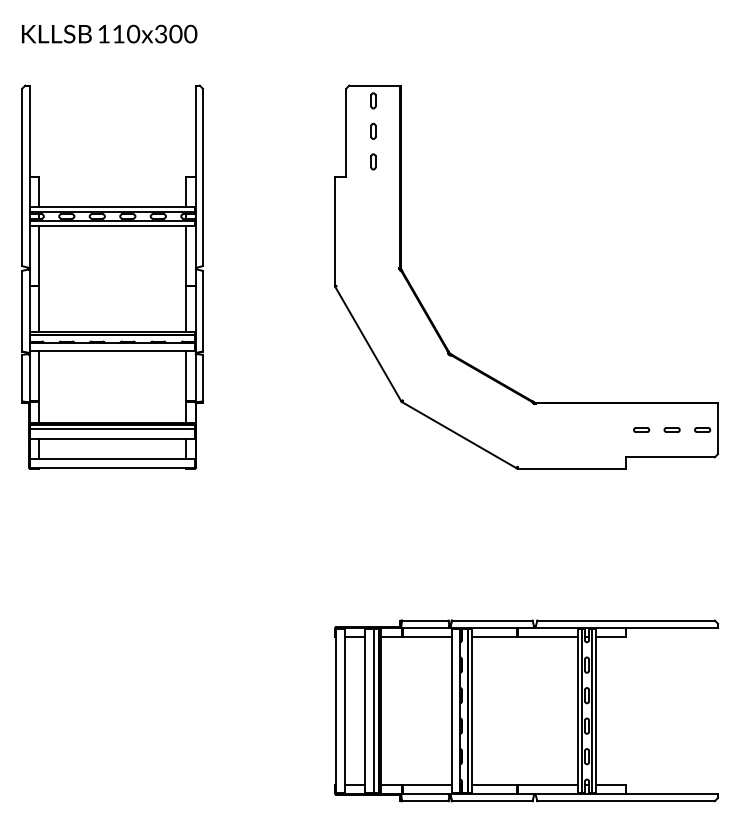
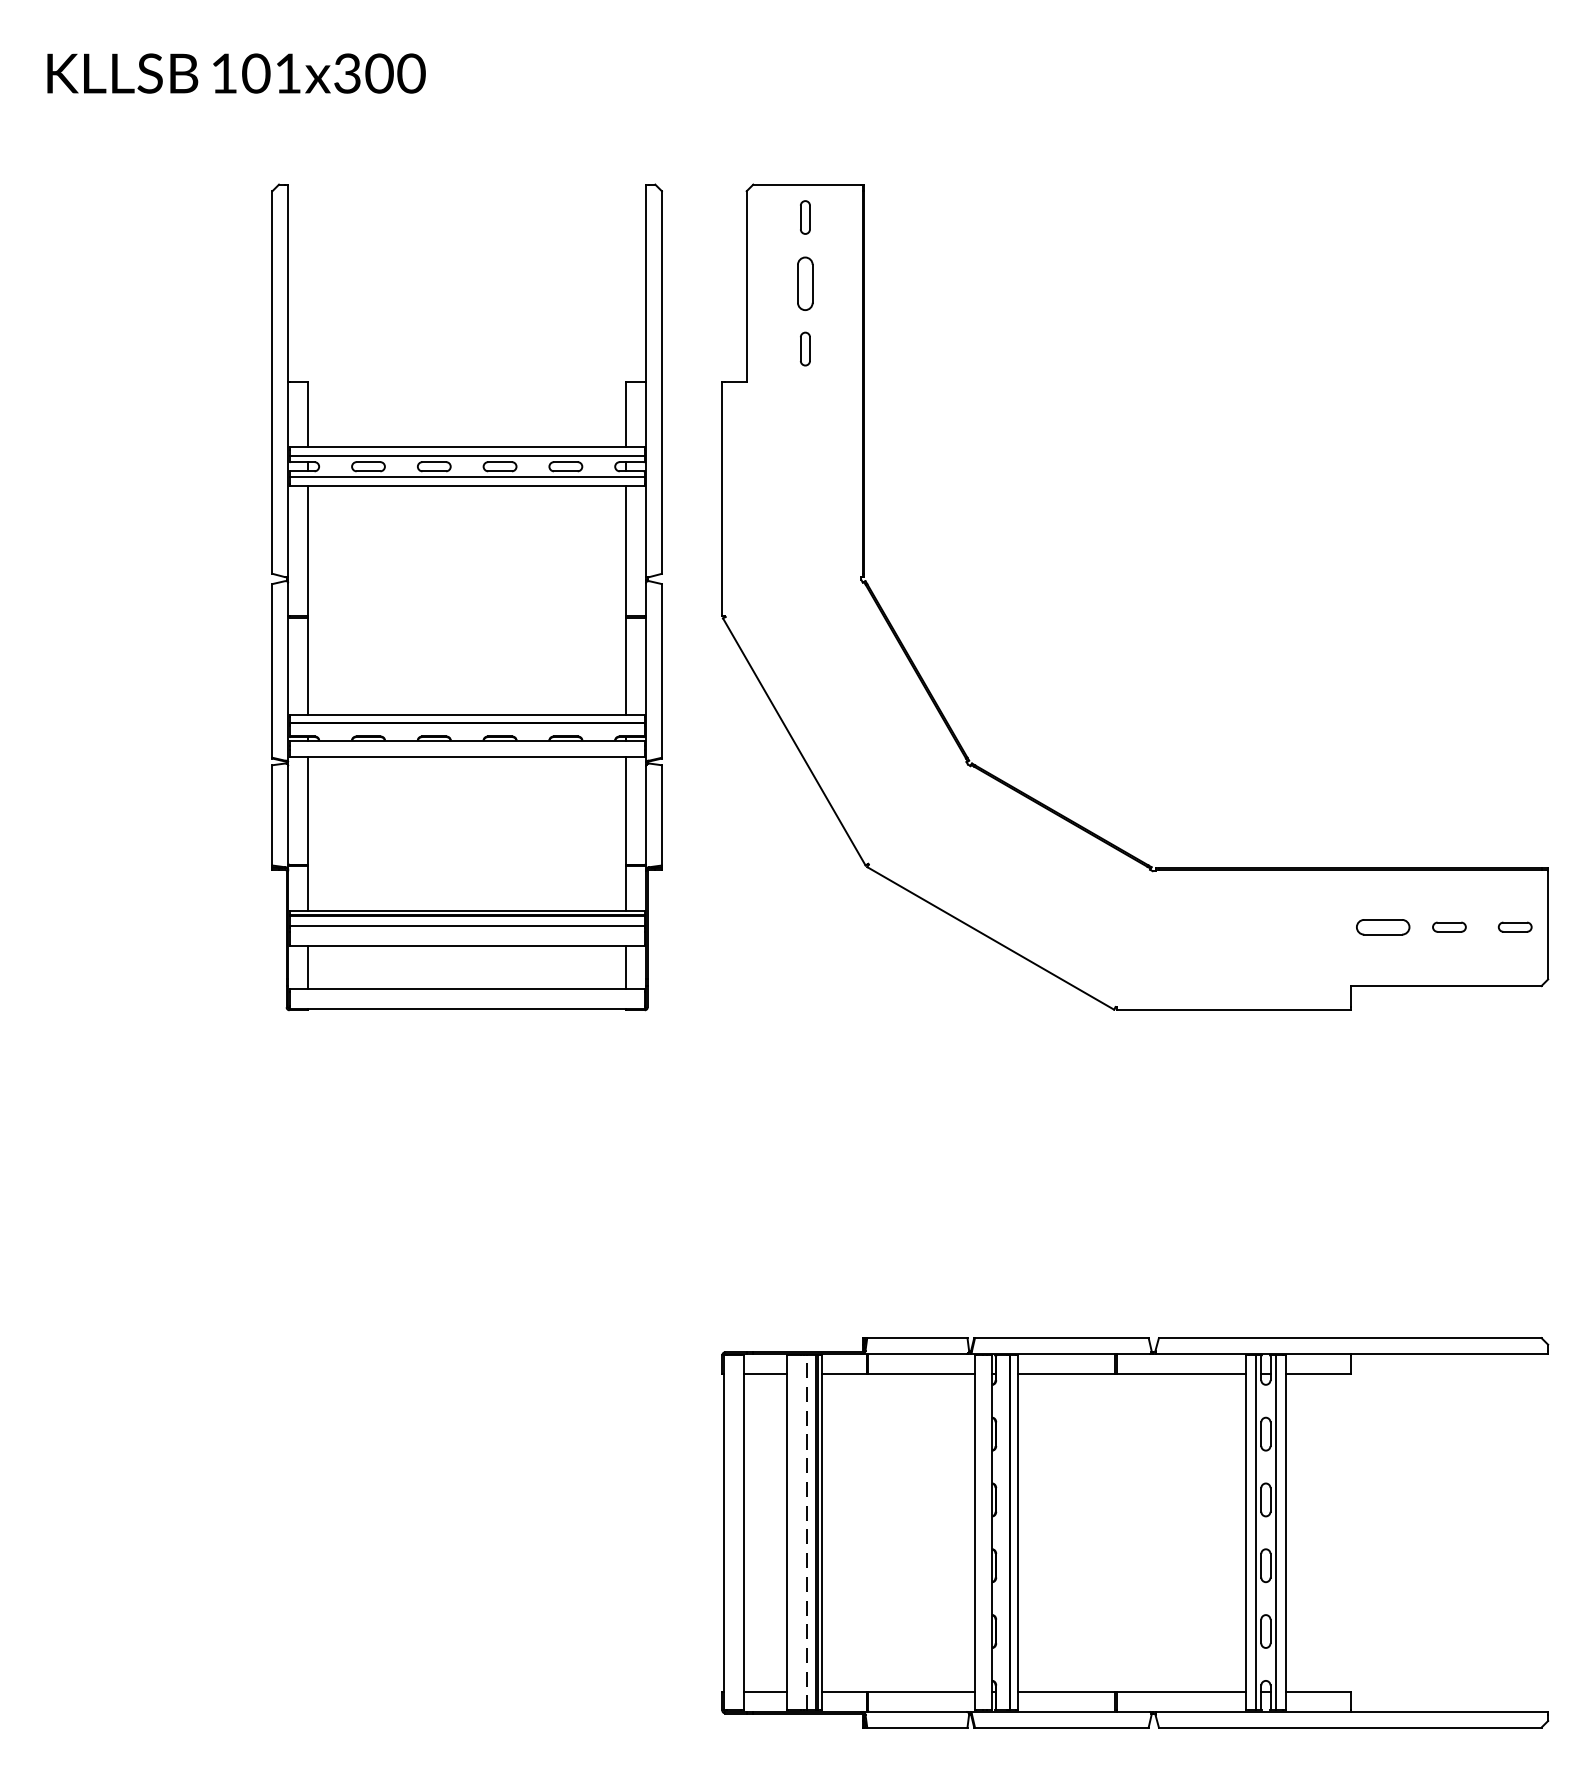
text: (126, 33) -> (272, 72), 110x300 -> 101x300
part: (373, 130) -> (805, 281), size x1.6
part: (112, 276) -> (467, 596), moved
part: (641, 429) -> (1383, 926), size x1.6
line: (374, 710) -> (807, 1531), solid -> dashed

